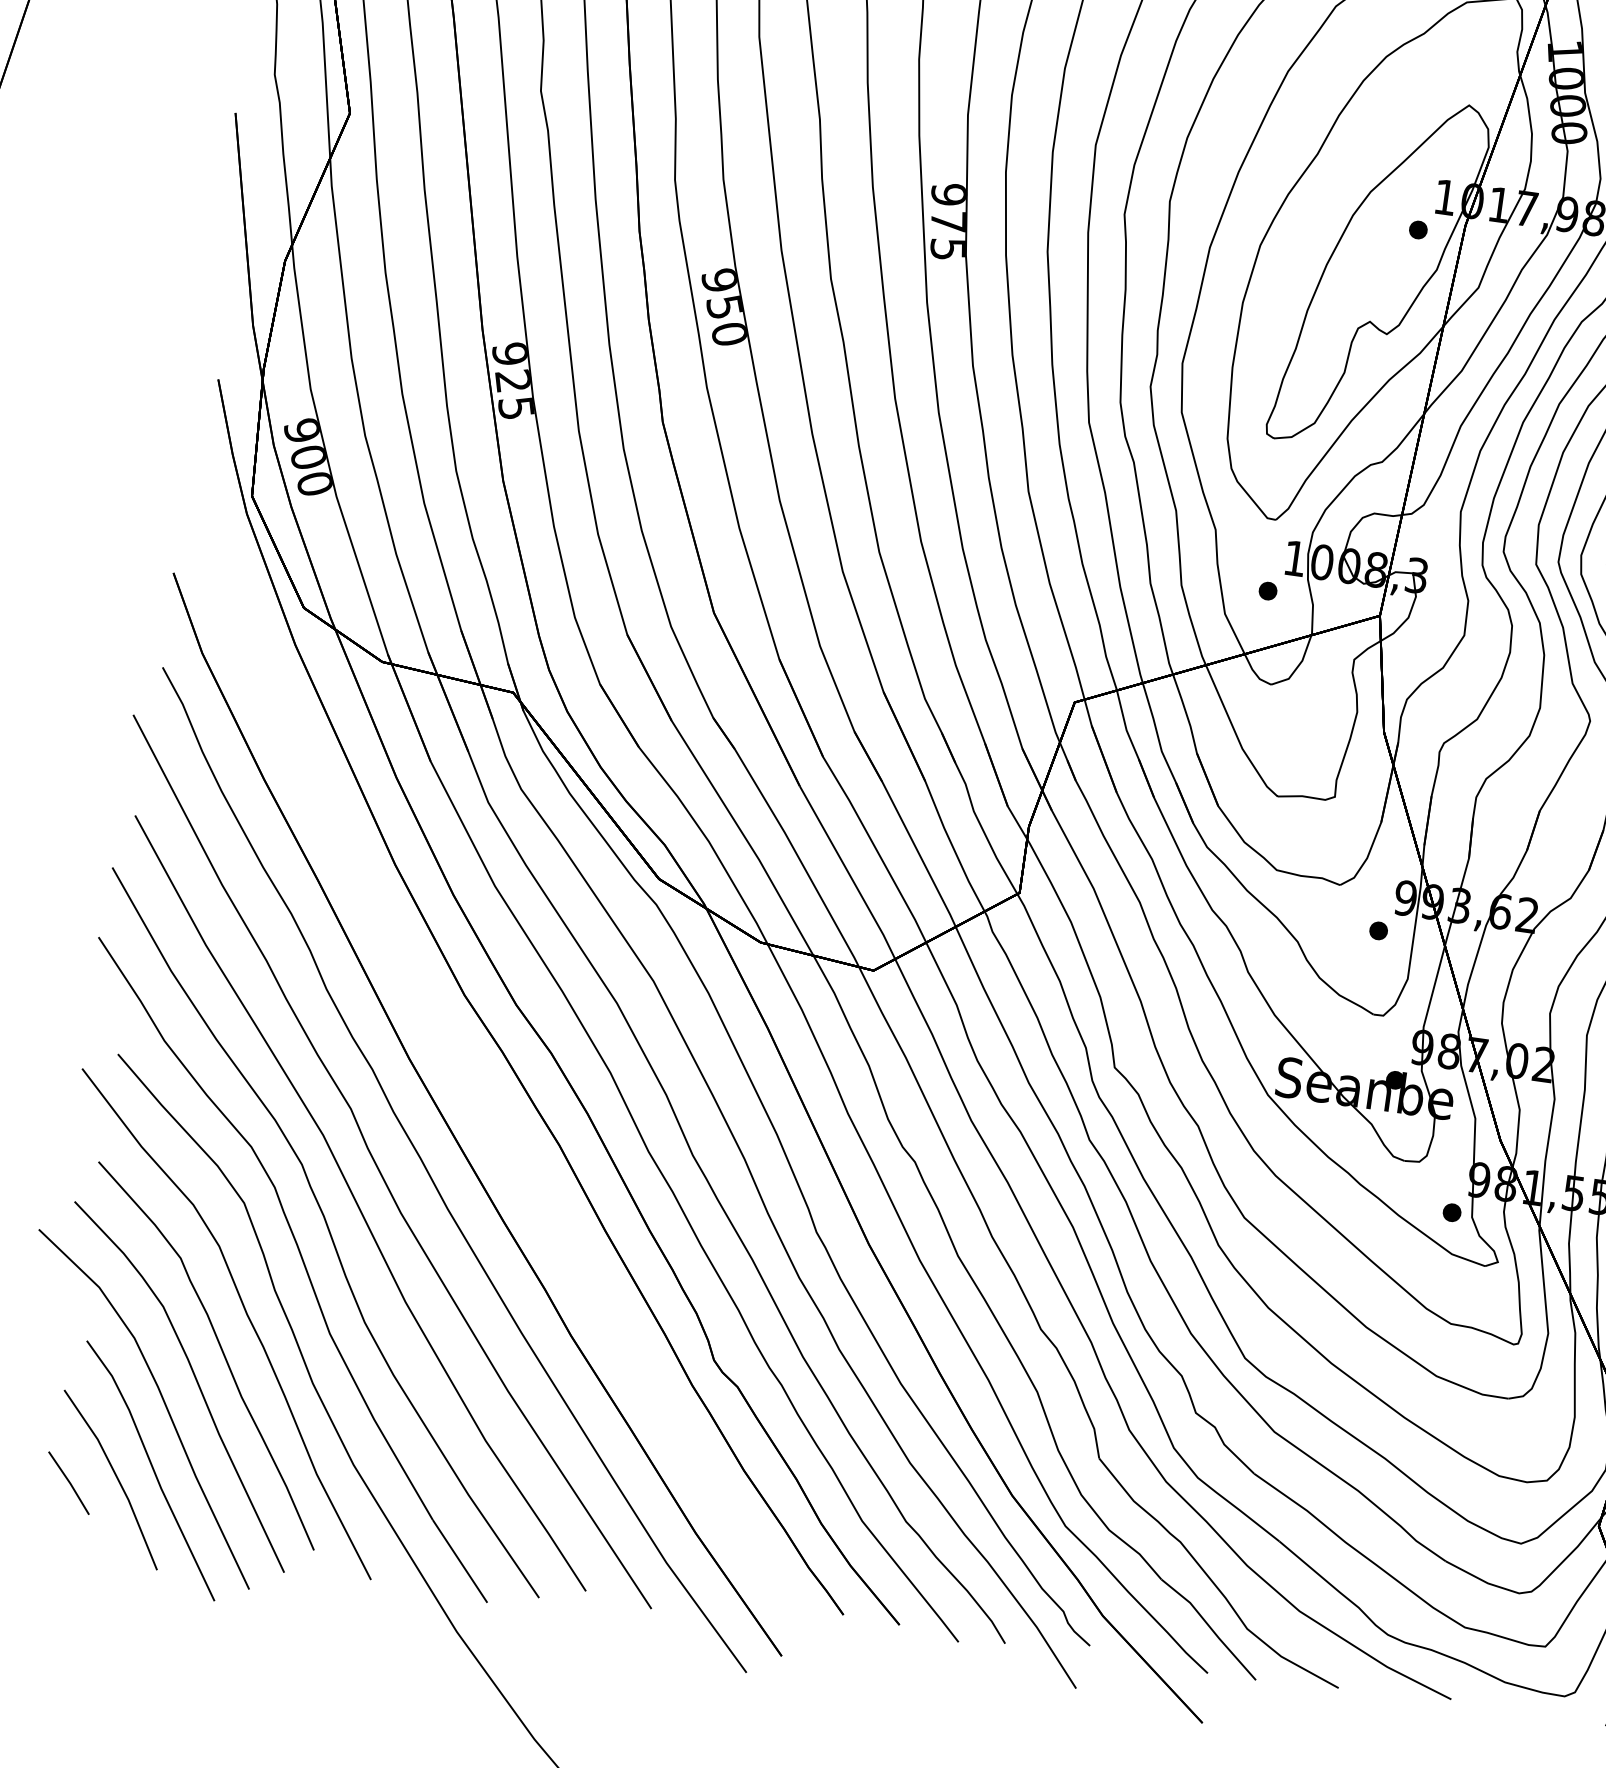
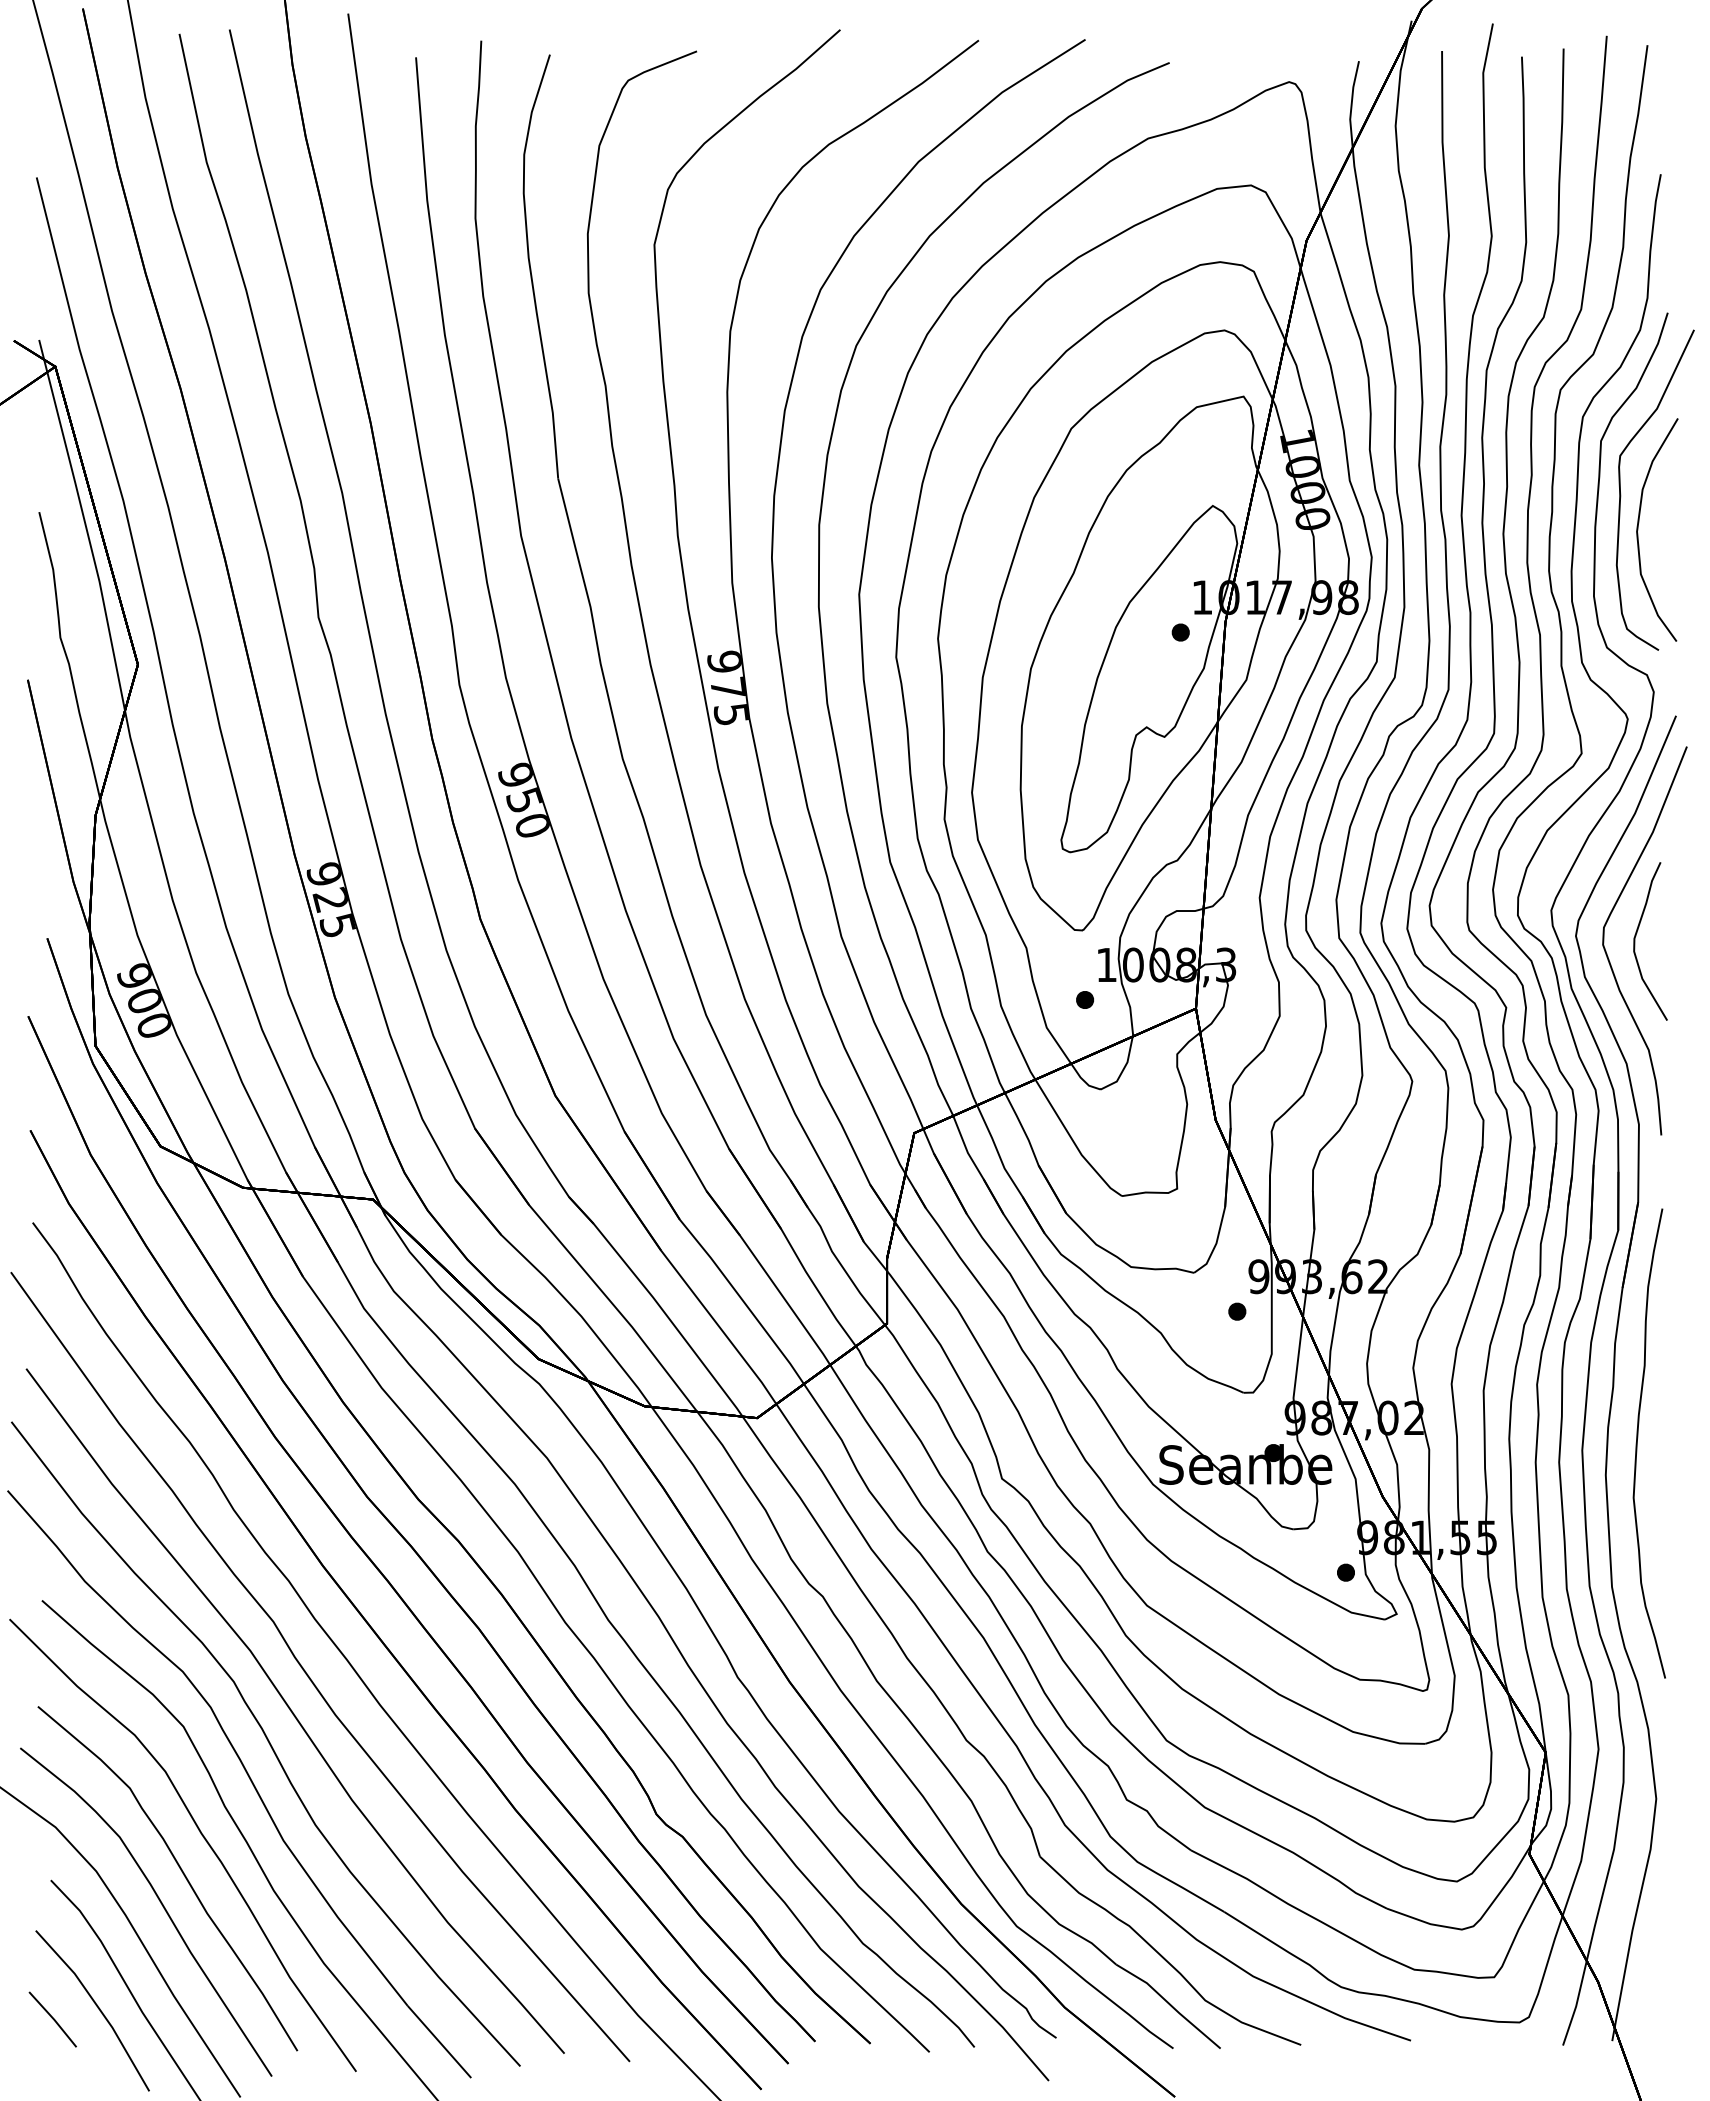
part: (465, 1067) -> (377, 1566), added

